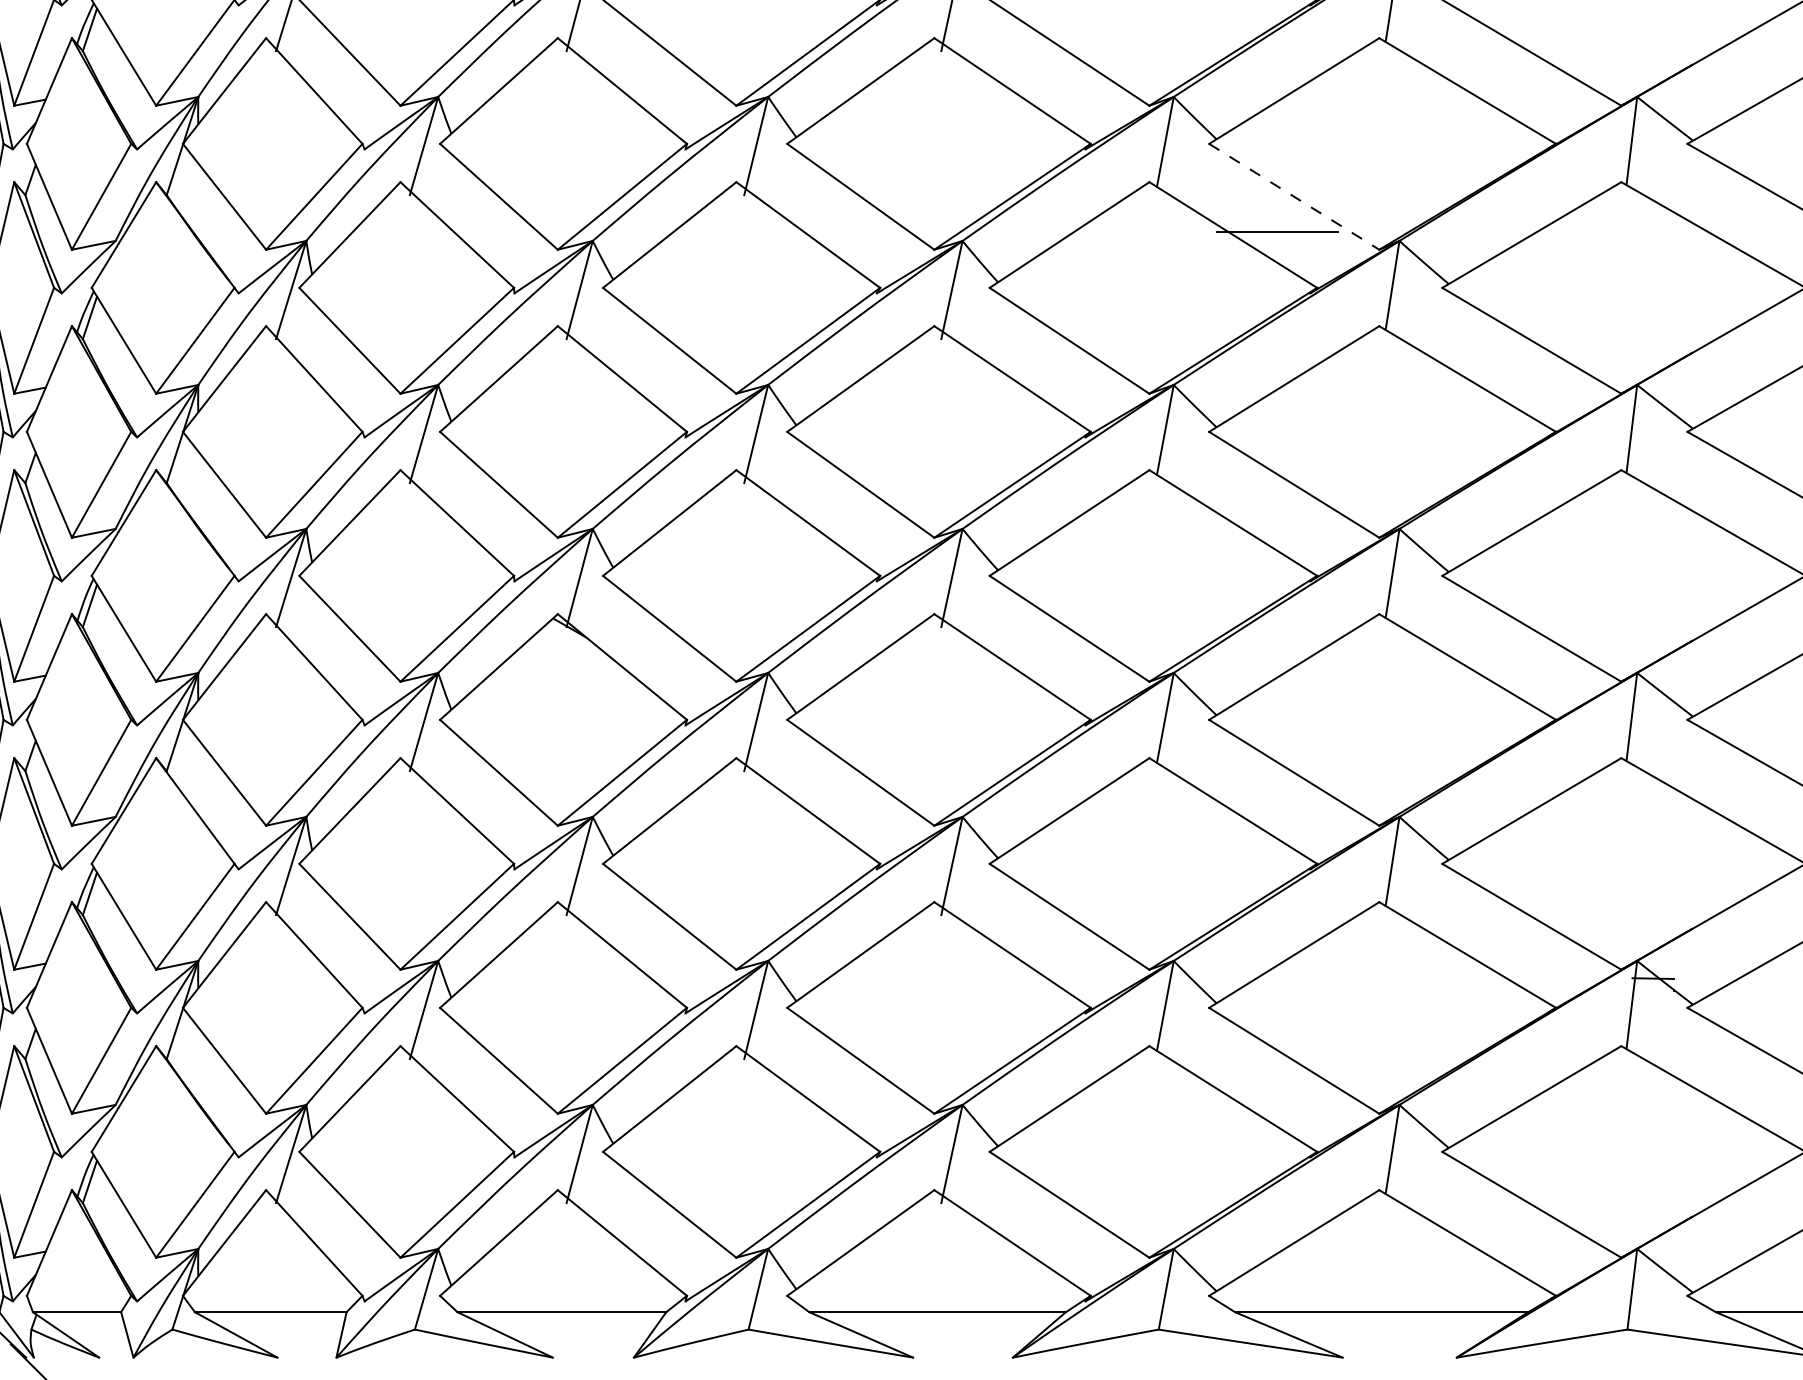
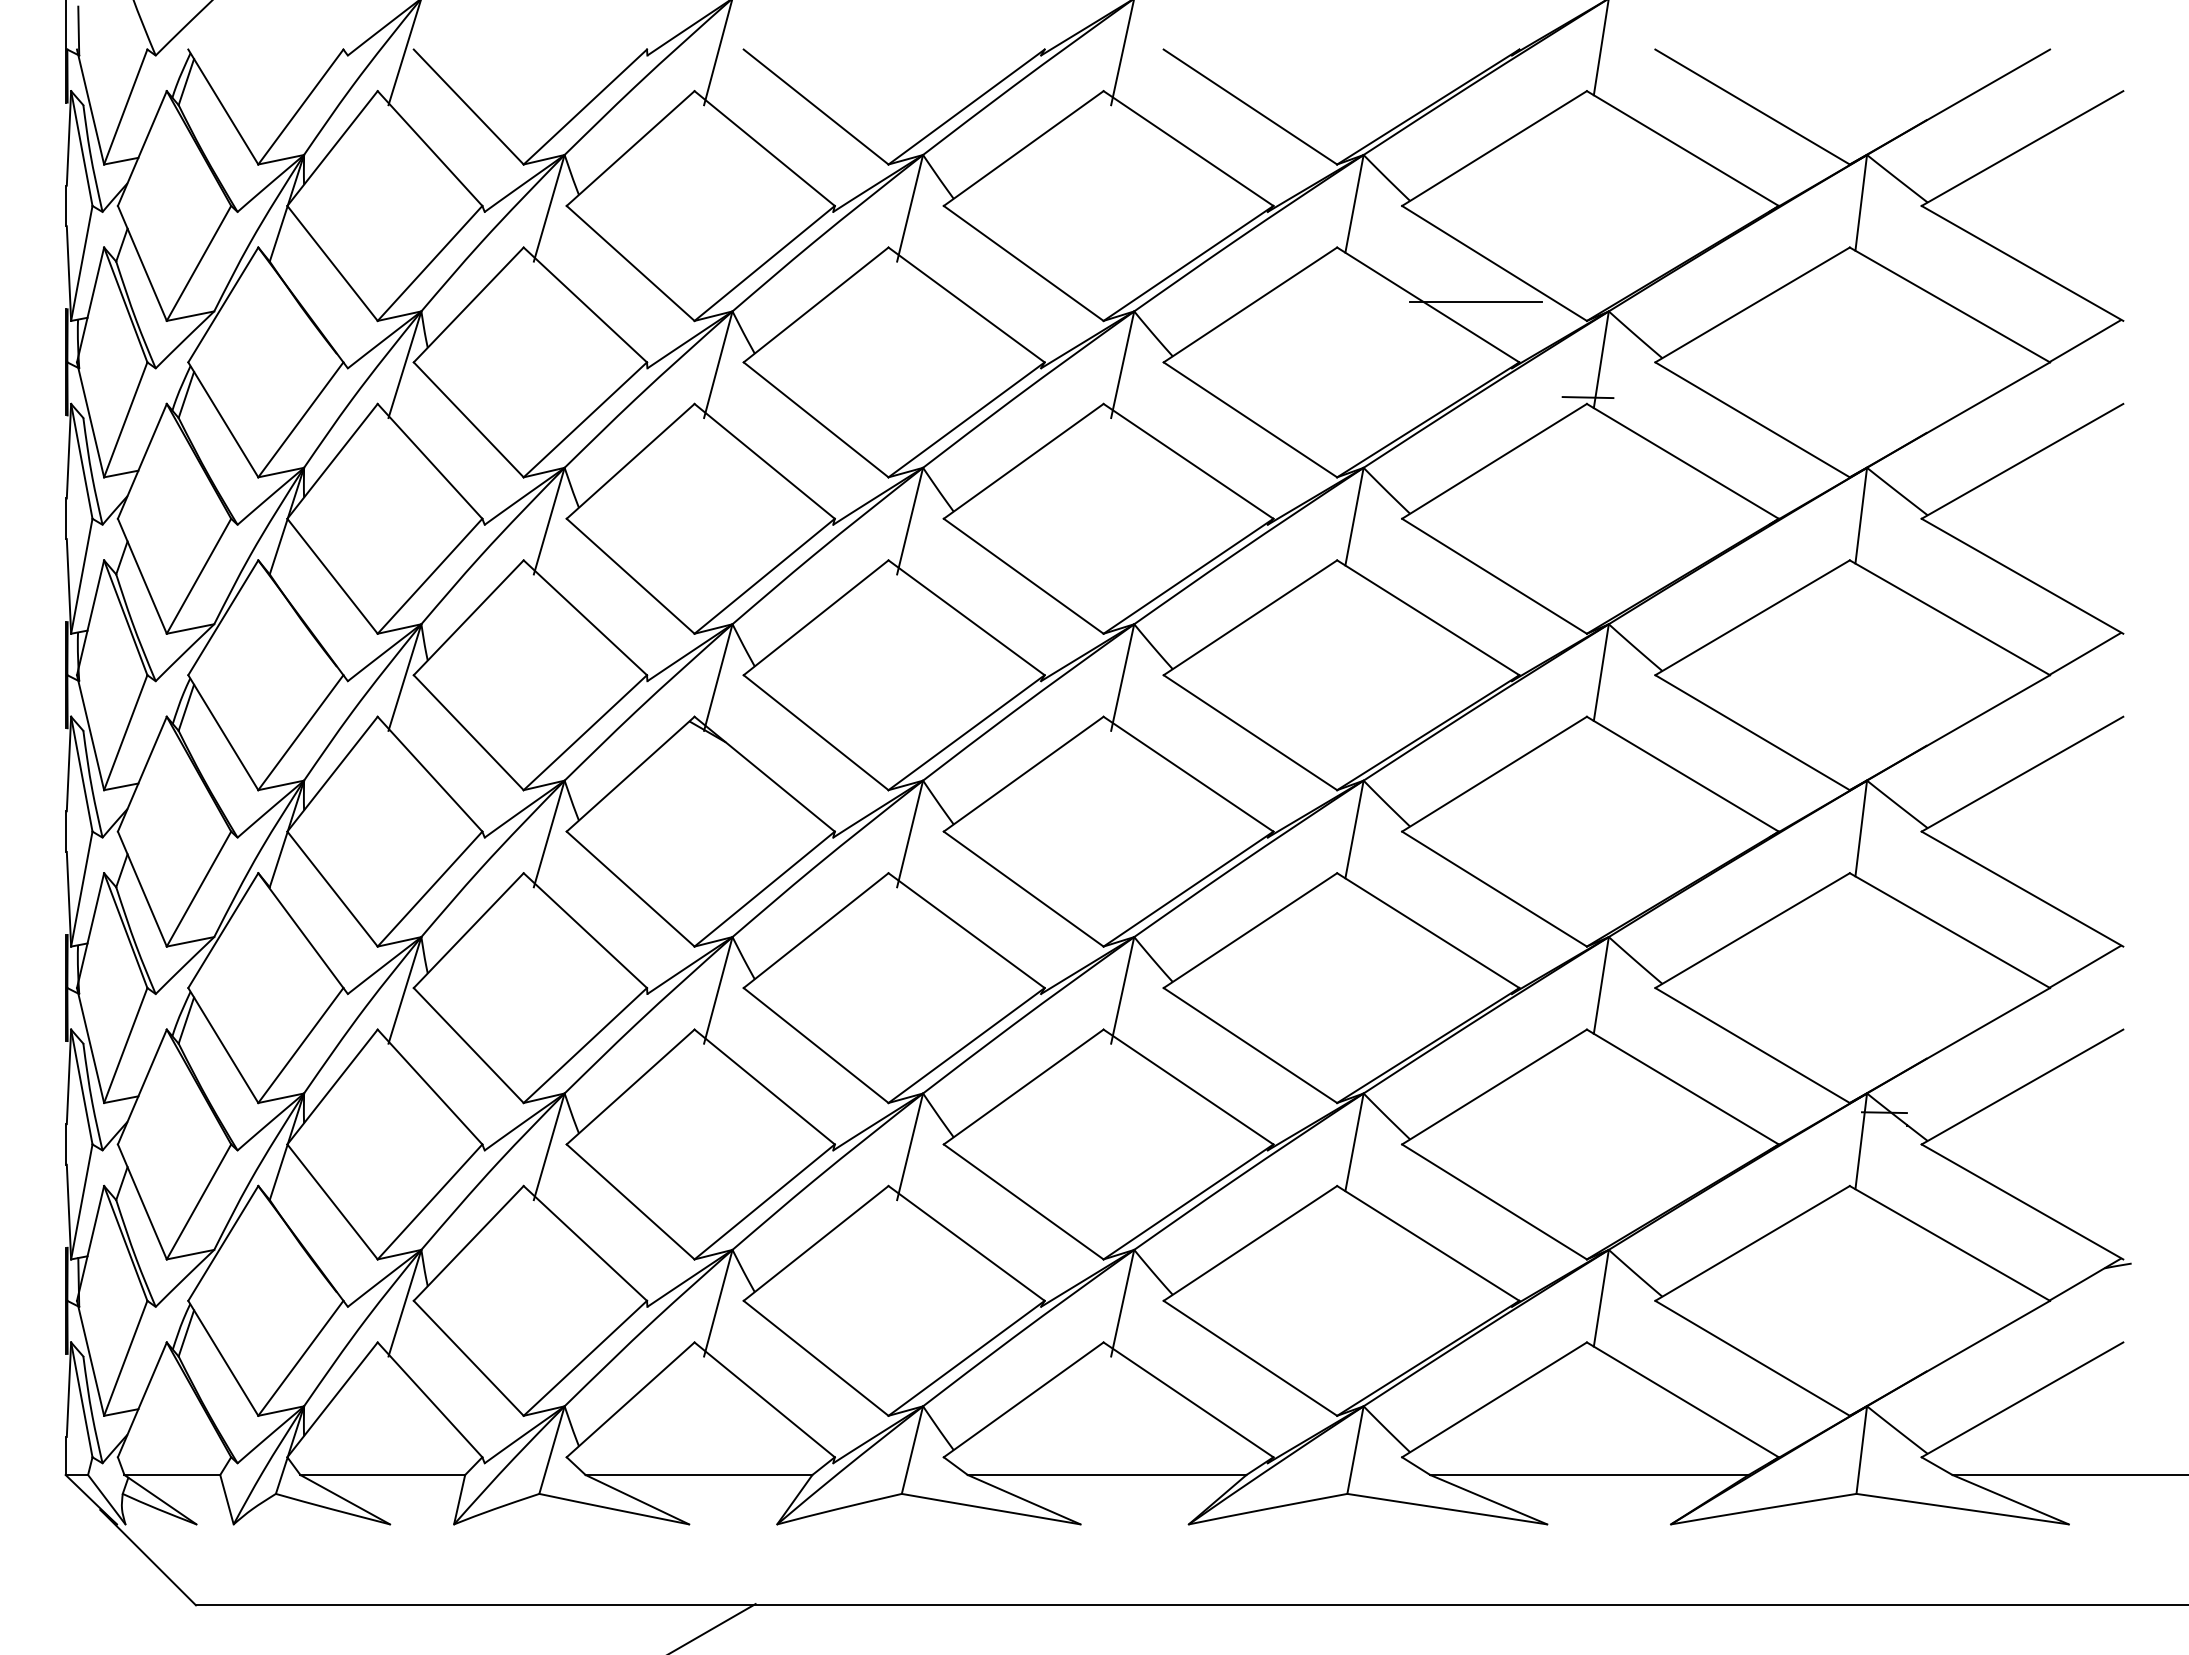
line: (1294, 196) -> (1494, 263), dashed -> solid
line: (1379, 320) -> (1587, 397), added

